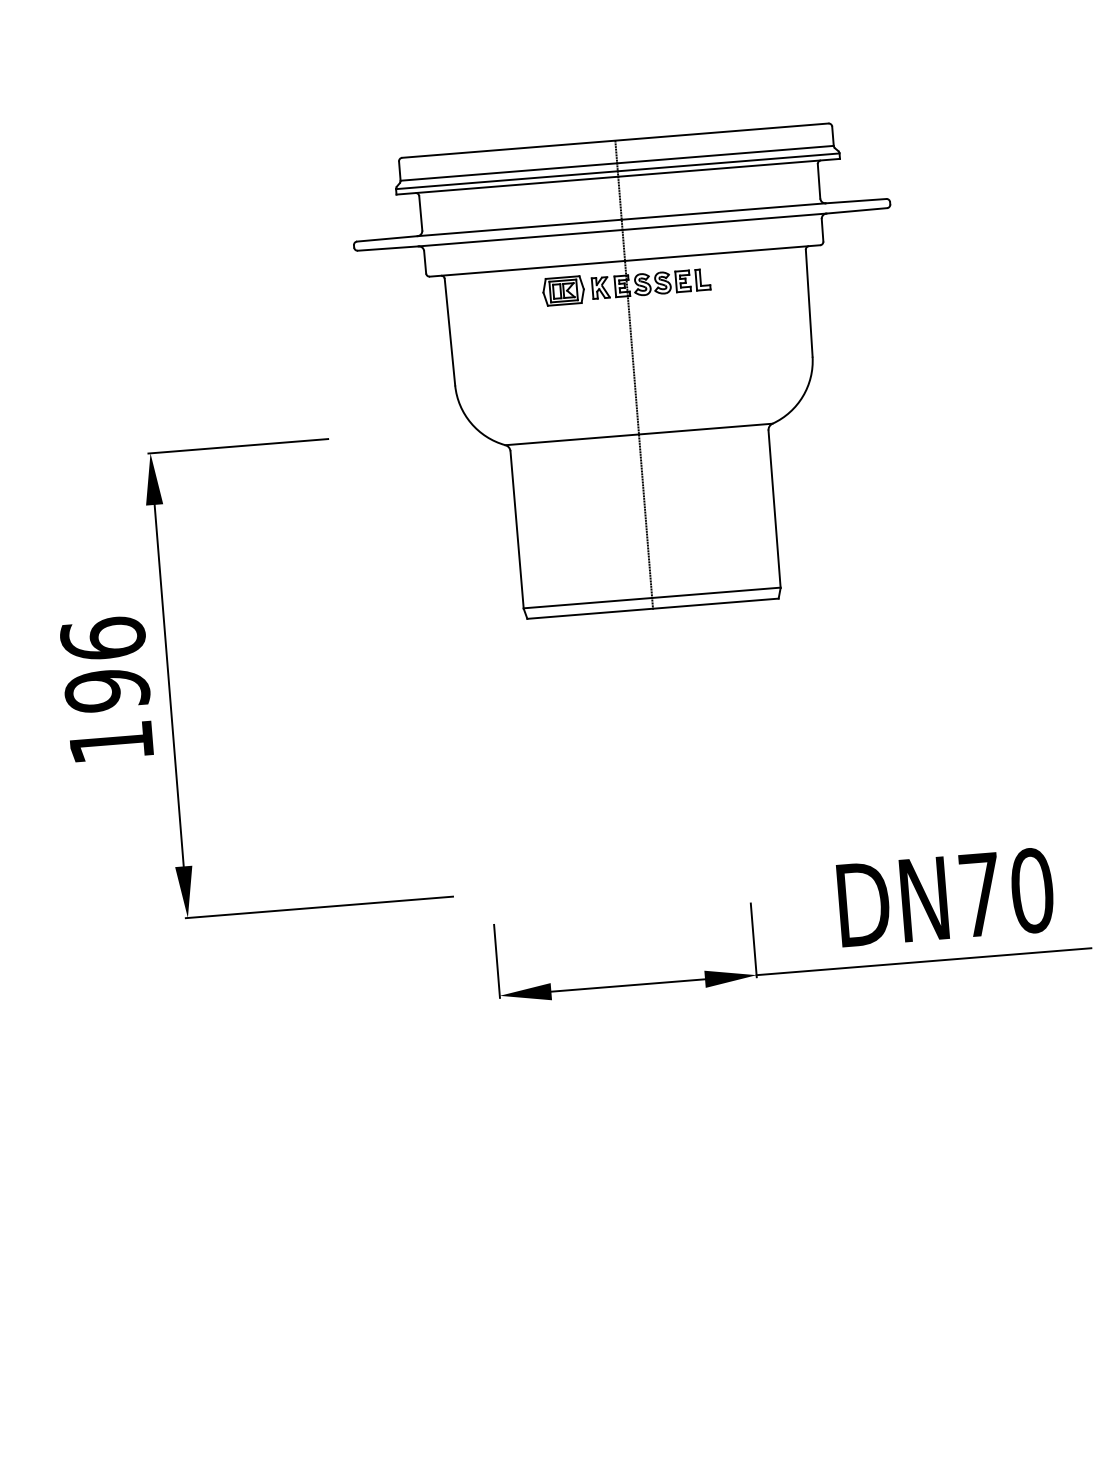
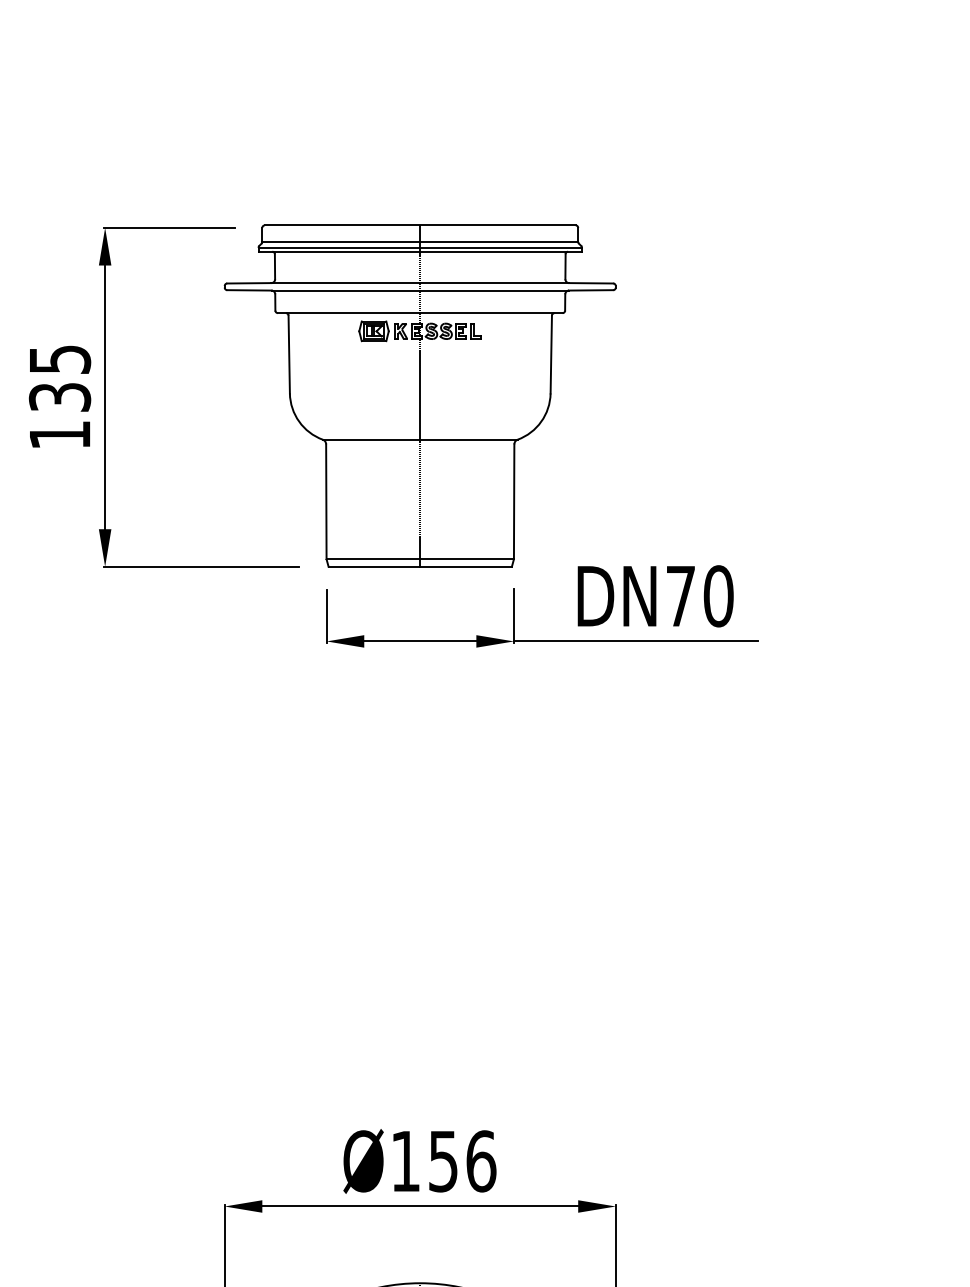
part: (633, 373) -> (419, 395), moved
text: (104, 664) -> (59, 378), 196 -> 135

